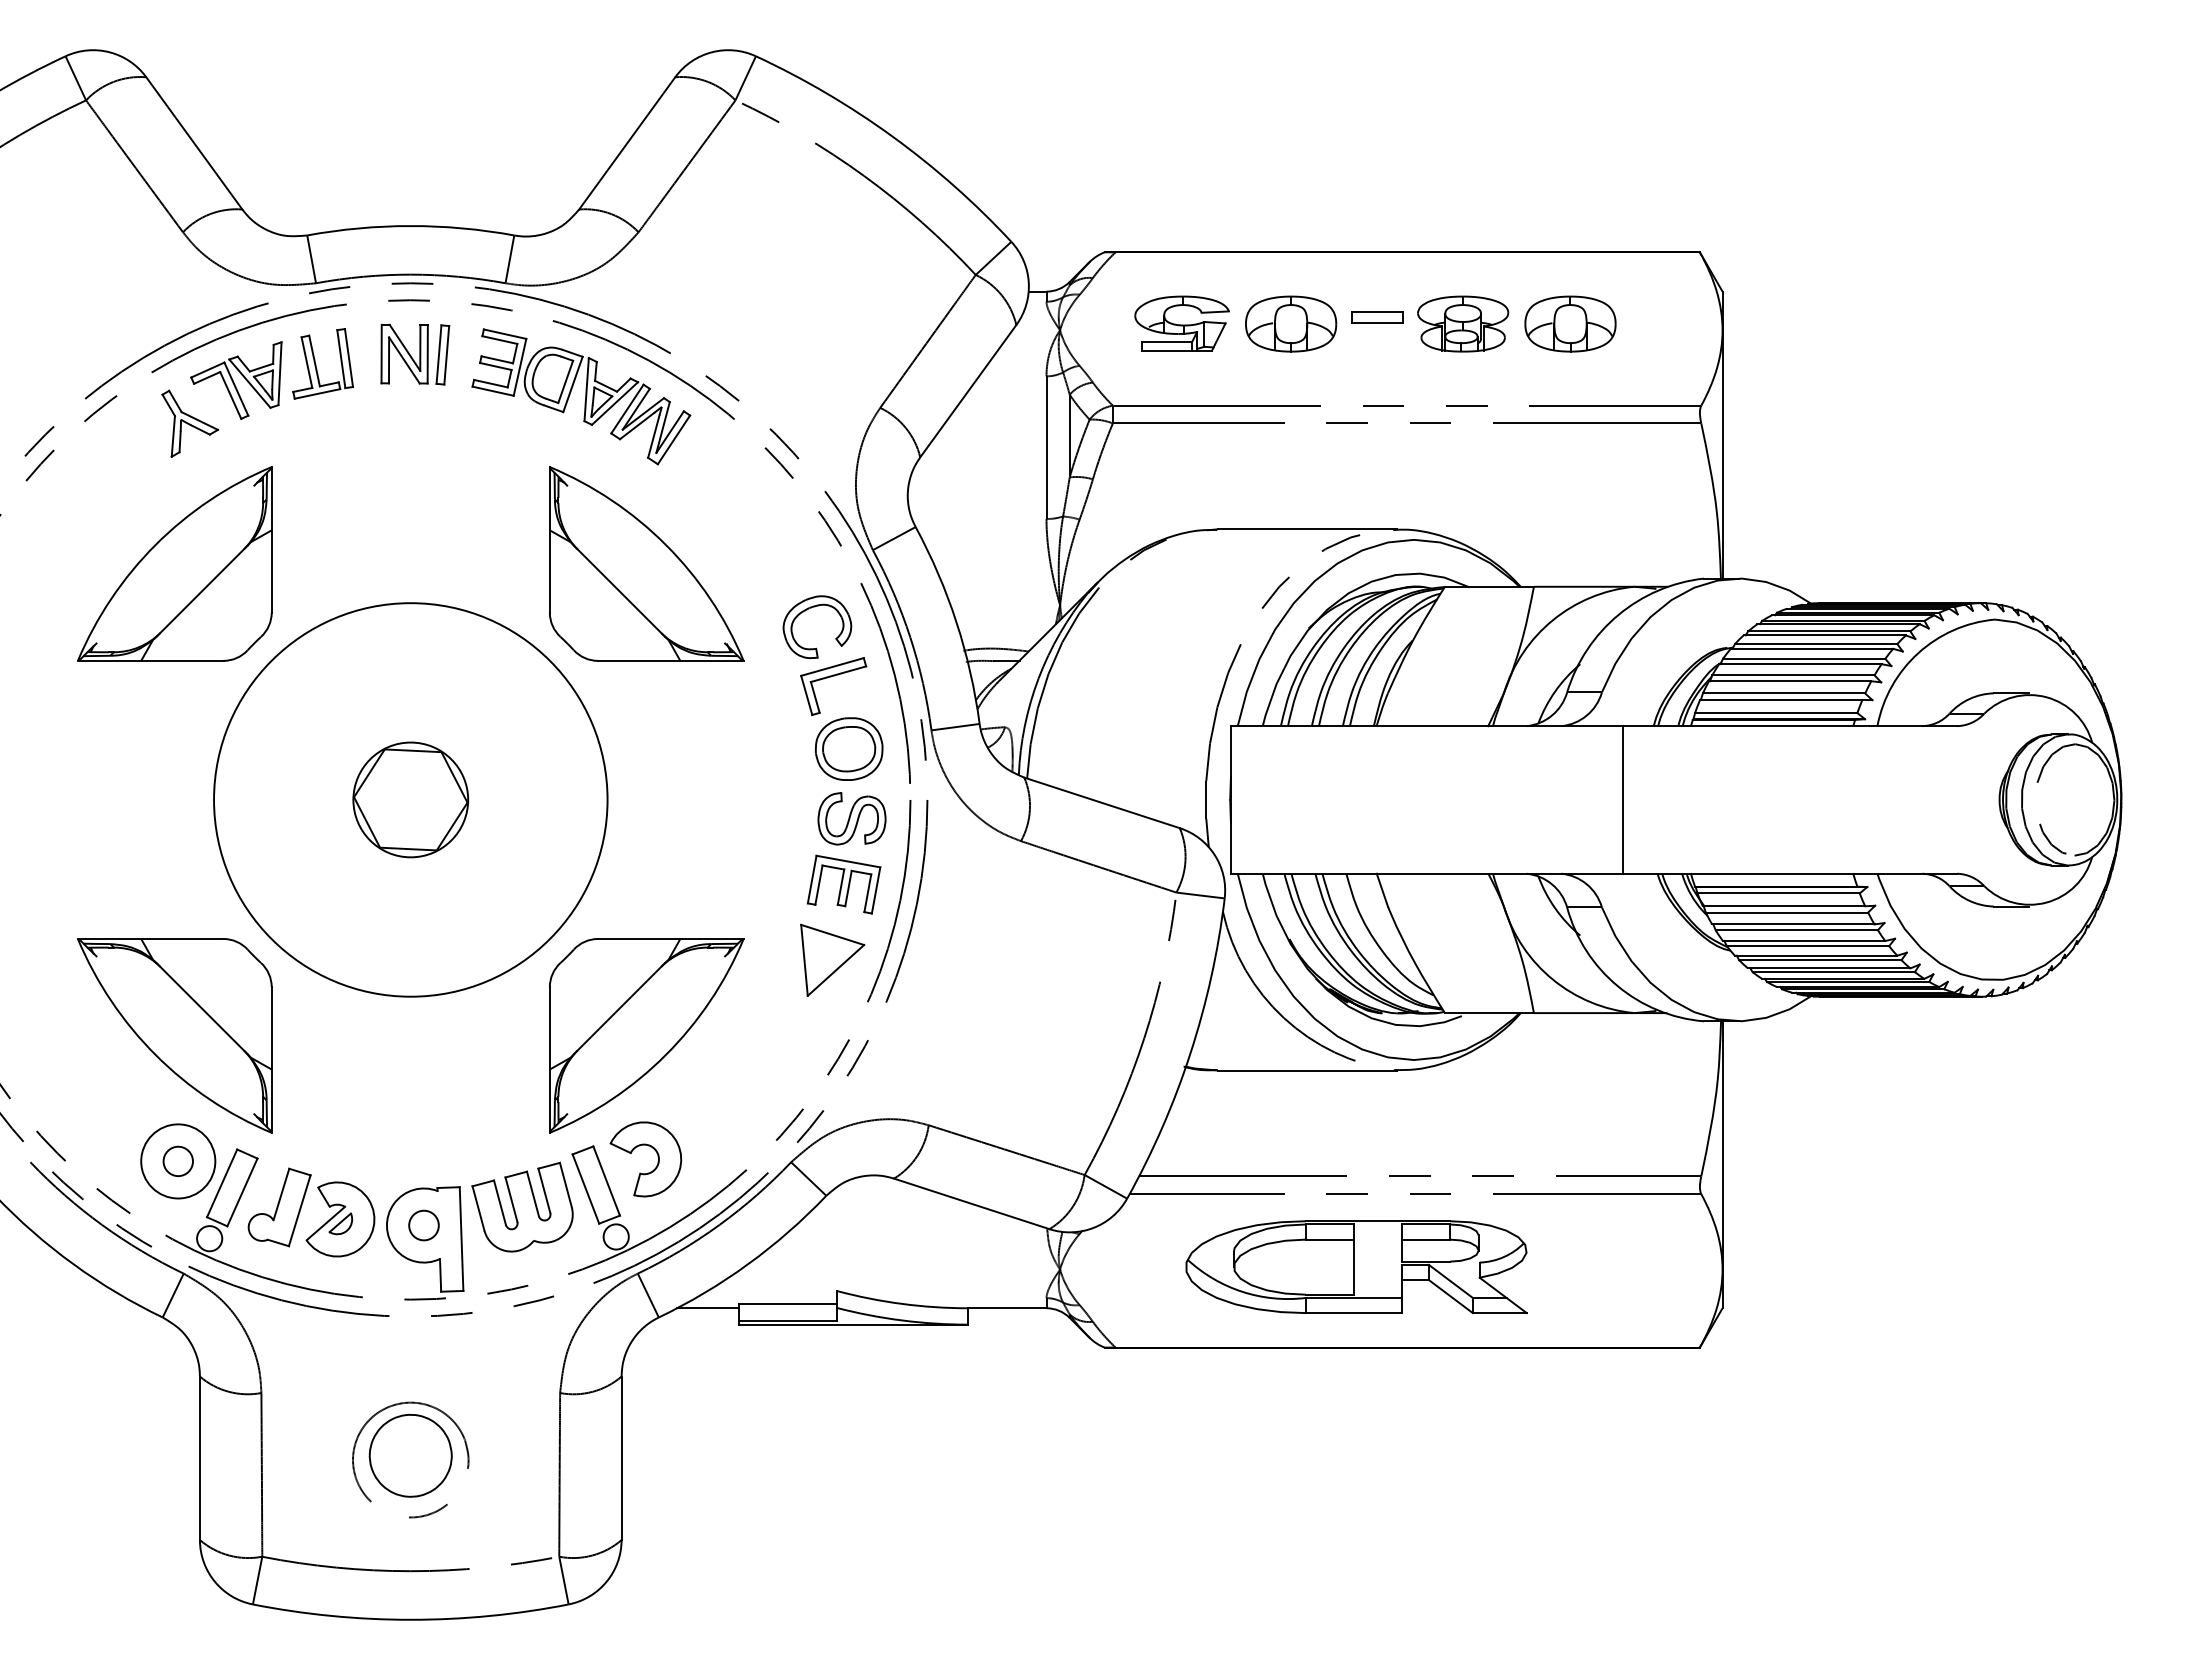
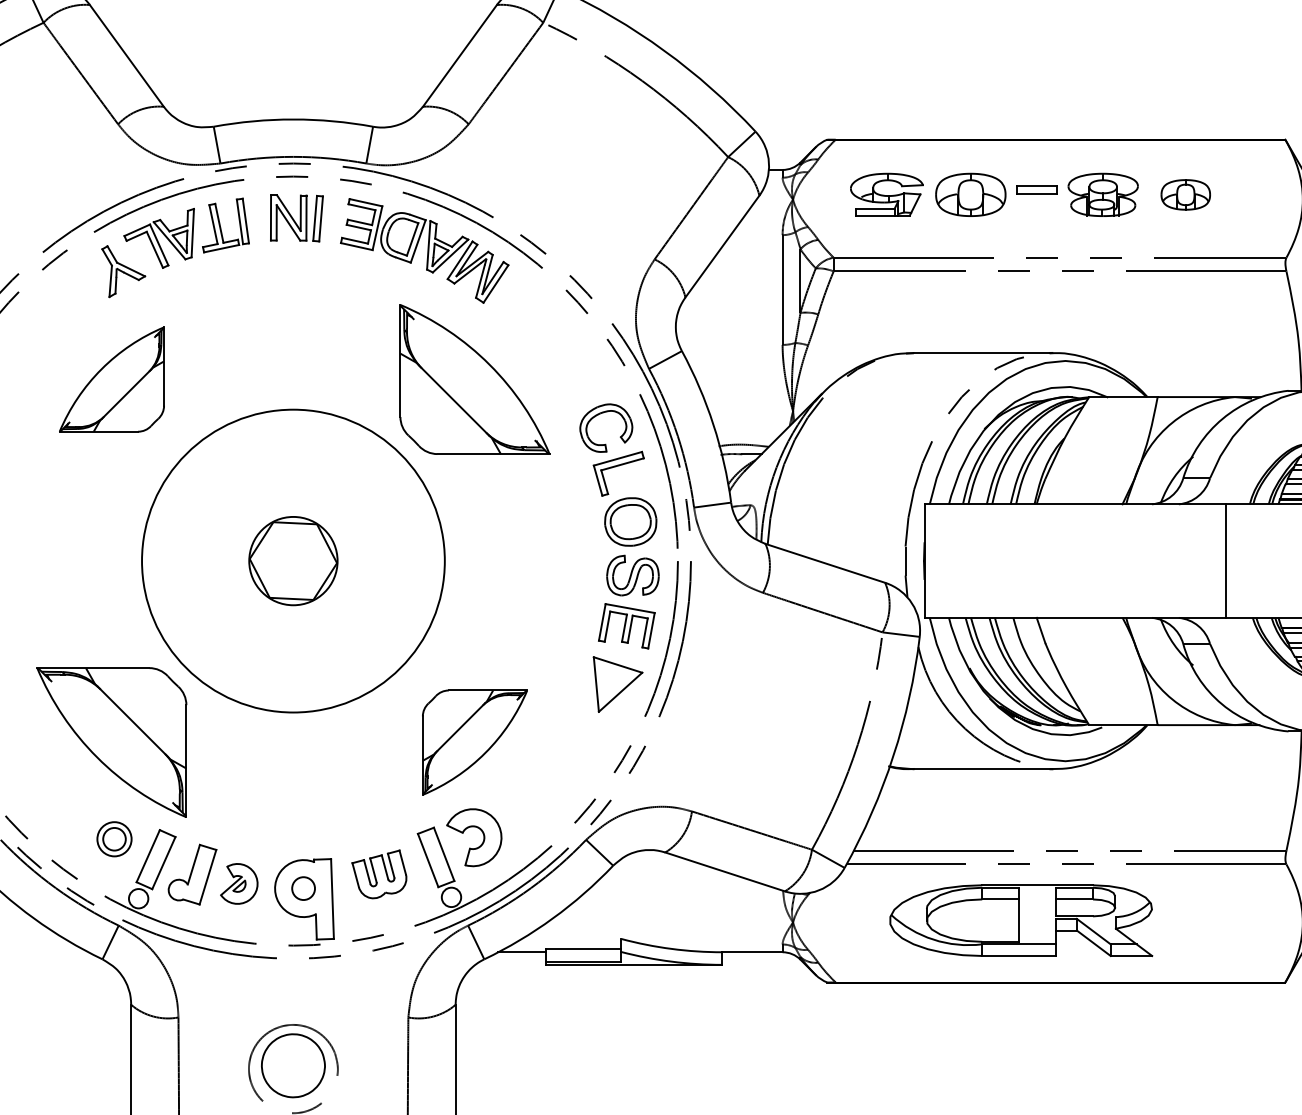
part: (1570, 323) -> (1185, 194), size x0.7
part: (174, 563) -> (111, 379), size x0.7
part: (646, 1035) -> (474, 742), size x0.7
circle: (178, 1161) -> (114, 839), size x0.6
part: (522, 1206) -> (379, 873), size x0.7
part: (340, 1219) -> (239, 883), size x0.7

